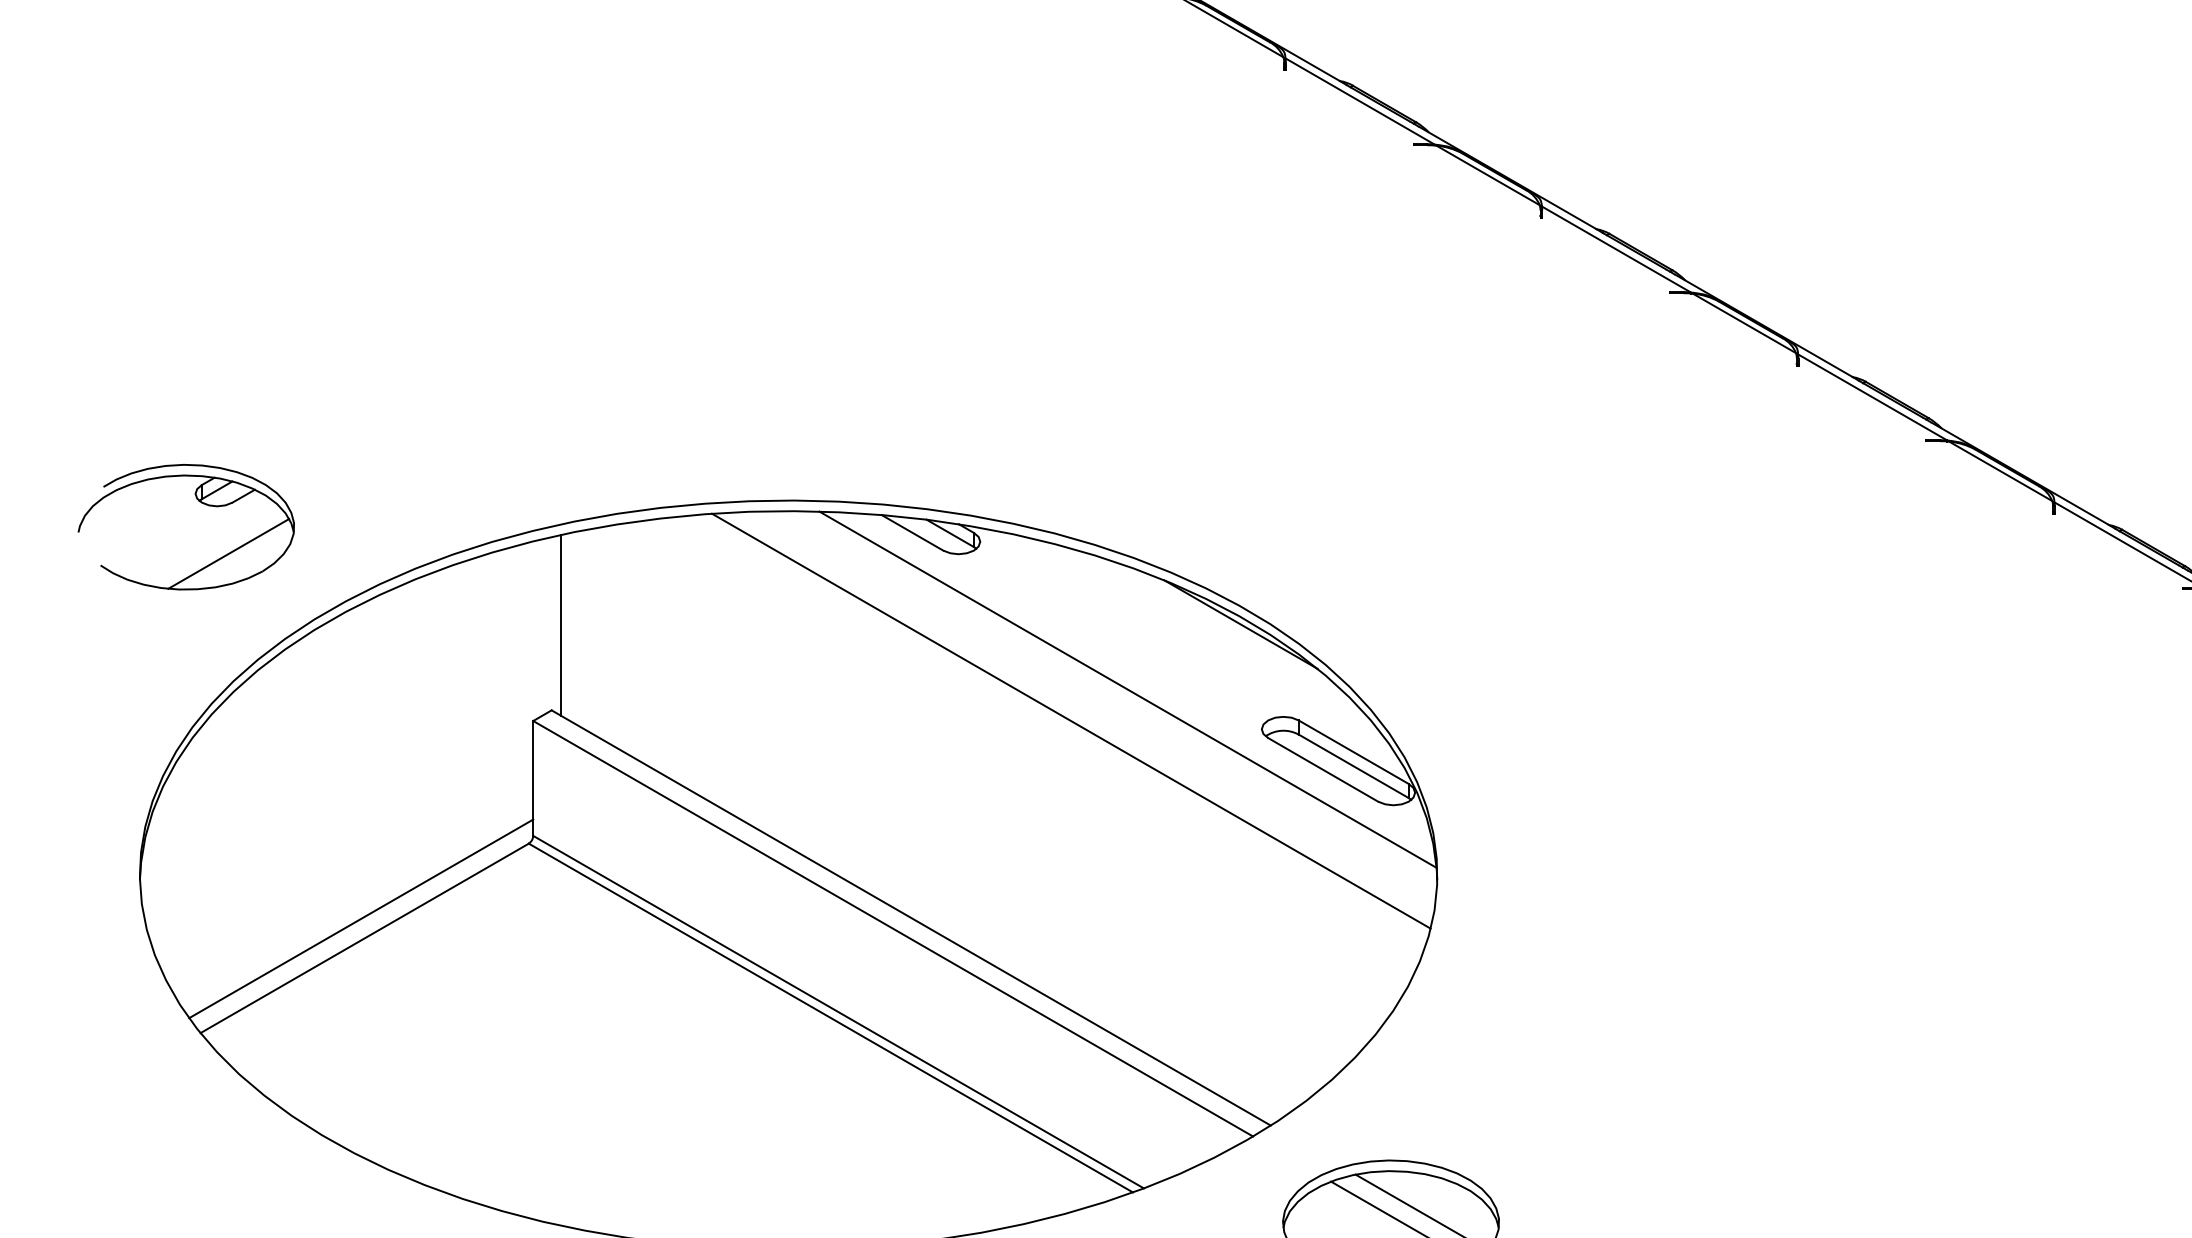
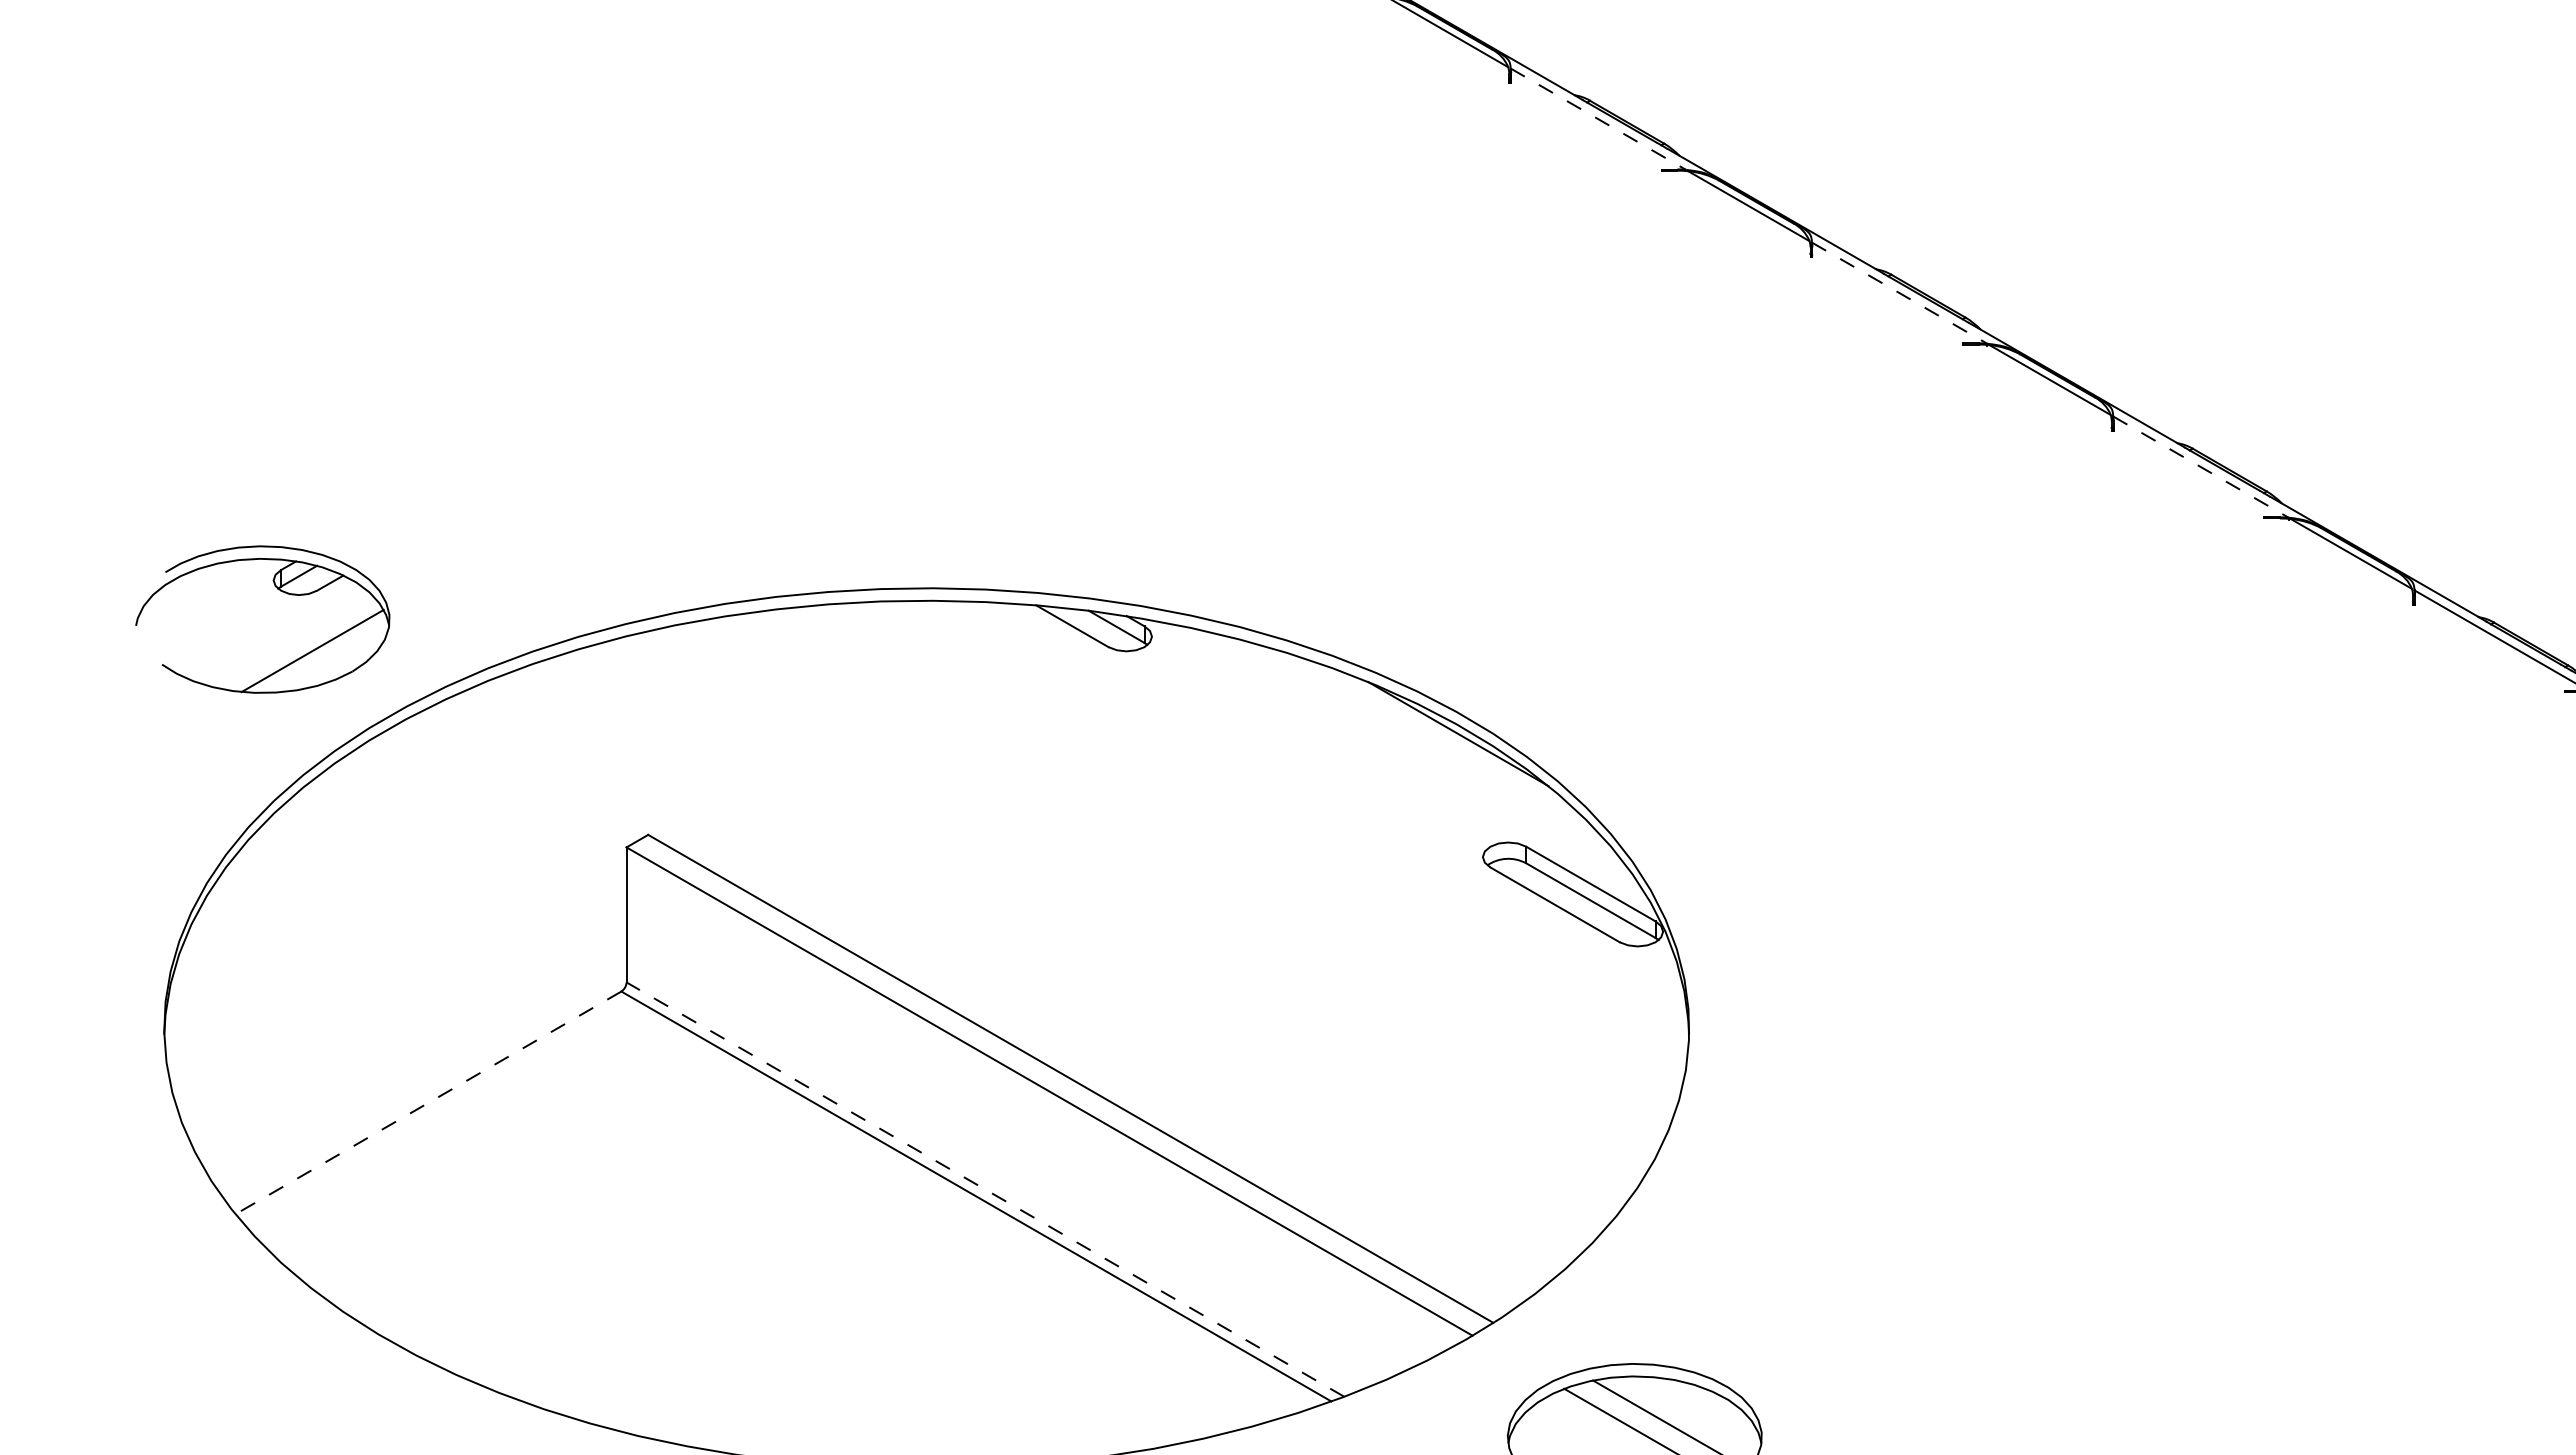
line: (1360, 101) -> (1598, 119), solid -> dashed
line: (1617, 249) -> (1900, 293), solid -> dashed
line: (1873, 397) -> (2201, 467), solid -> dashed
part: (201, 503) -> (280, 591), moved
line: (560, 624) -> (658, 734), removed
line: (1127, 689) -> (1325, 810), removed
line: (1070, 721) -> (1258, 847), removed
line: (361, 918) -> (424, 1079), removed
line: (364, 938) -> (428, 1102), solid -> dashed
line: (838, 1012) -> (985, 1189), solid -> dashed

